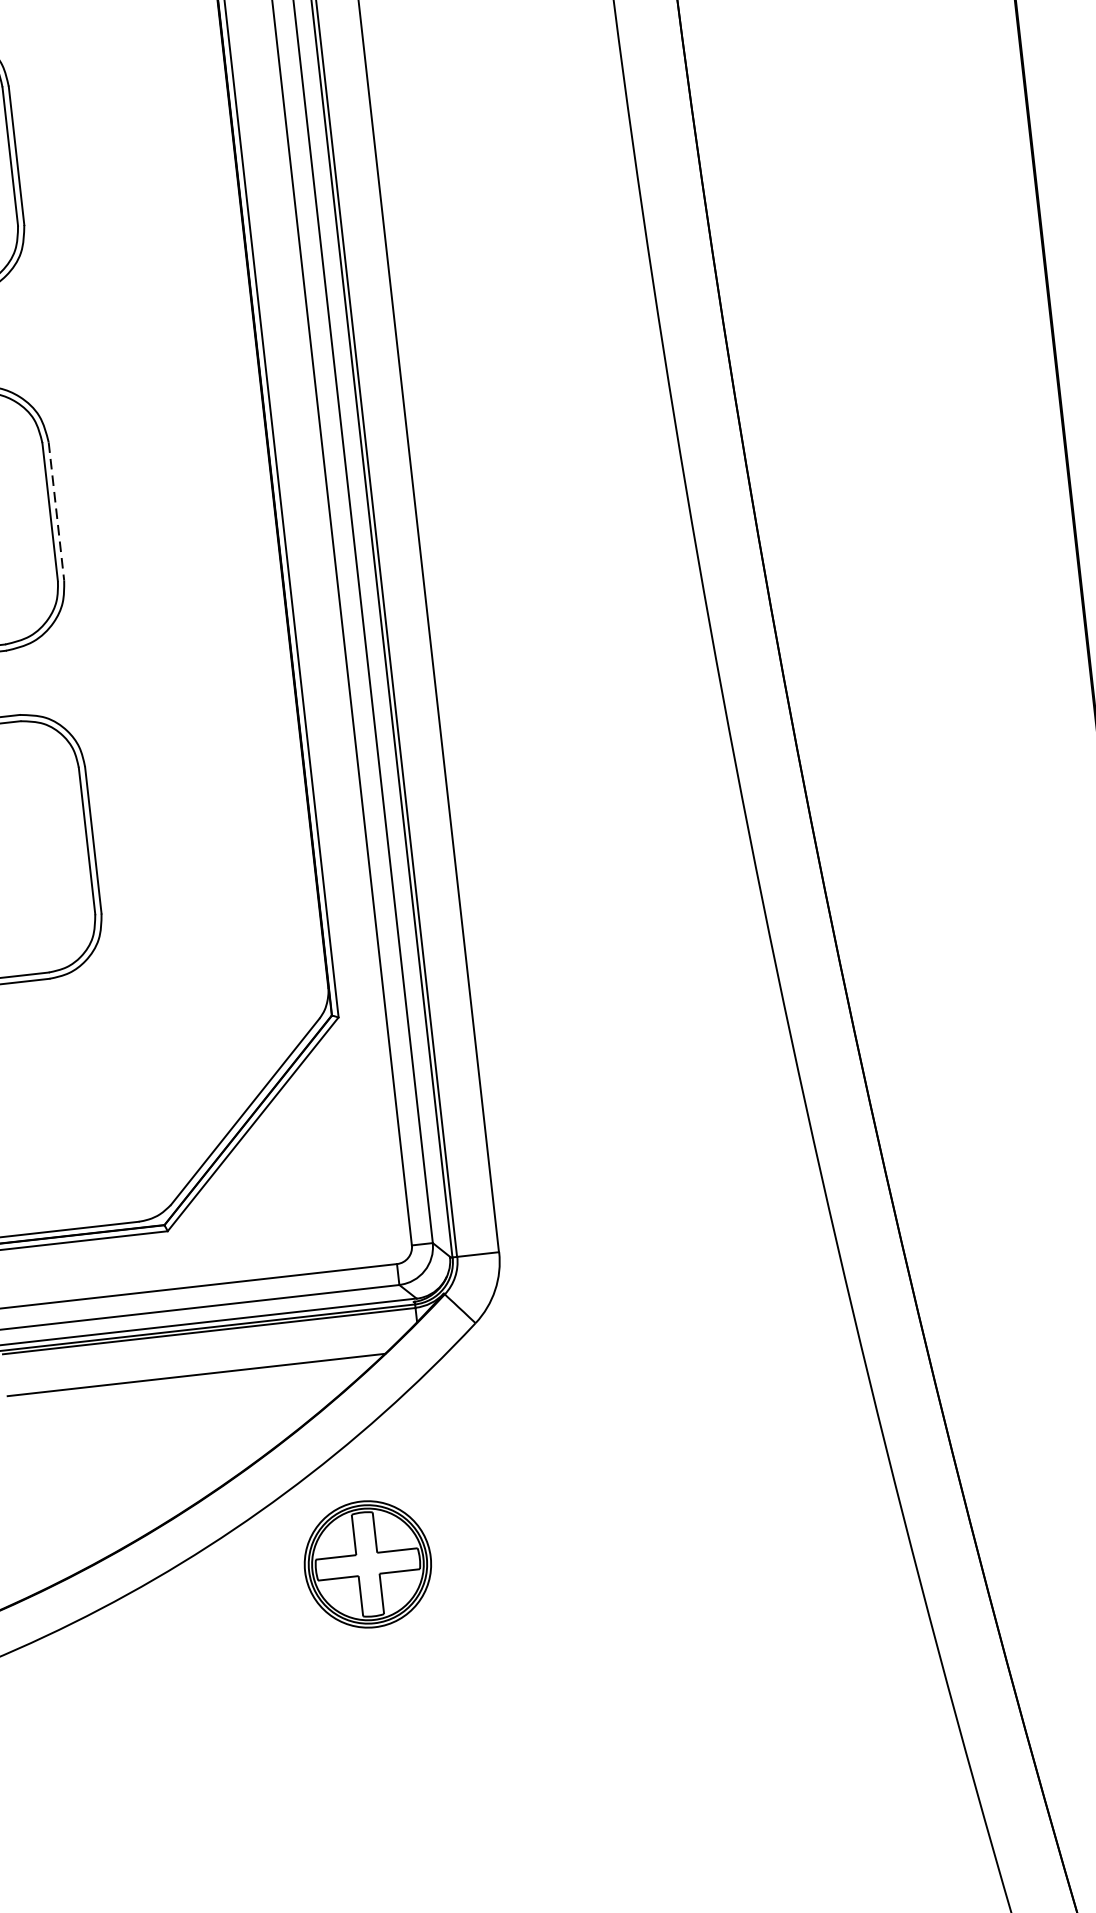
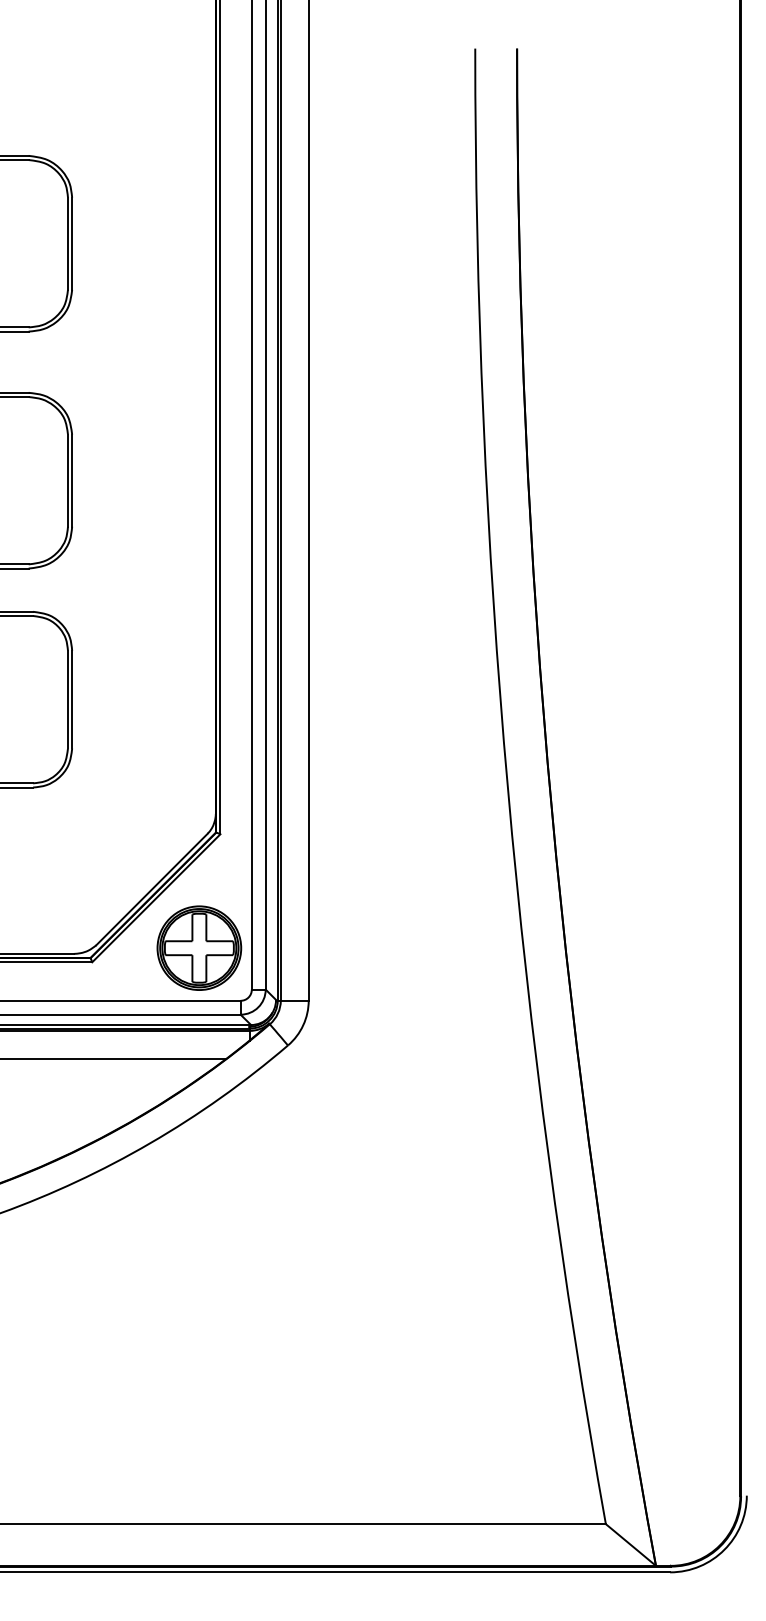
line: (57, 512) -> (72, 481), dashed -> solid
part: (368, 1563) -> (199, 947), moved

